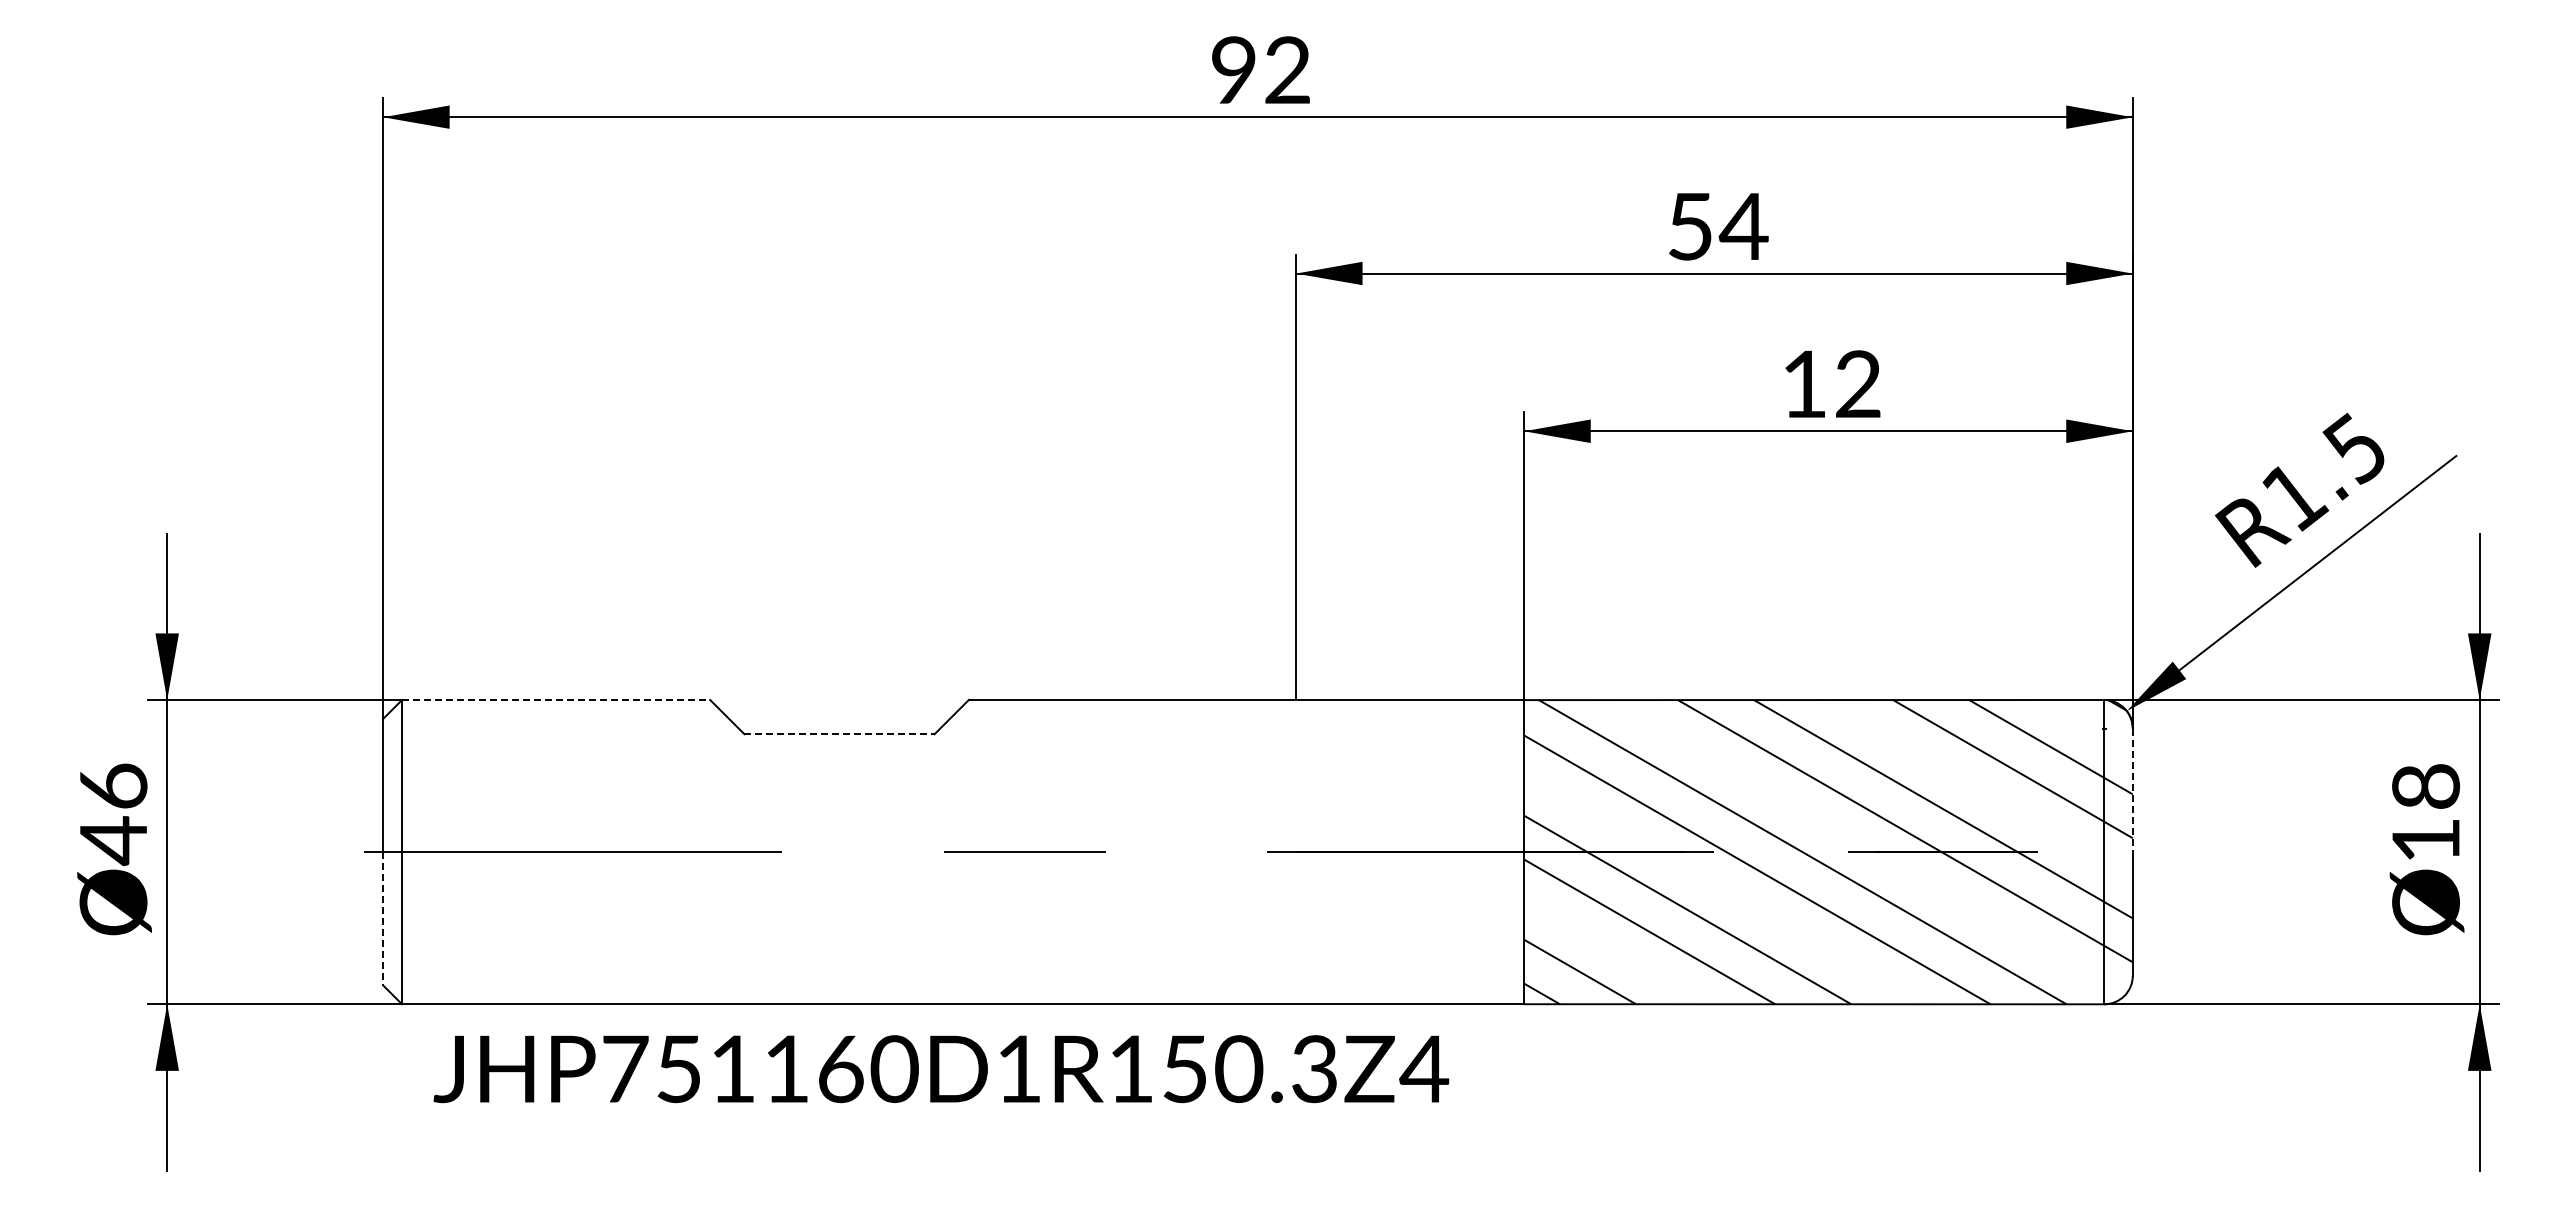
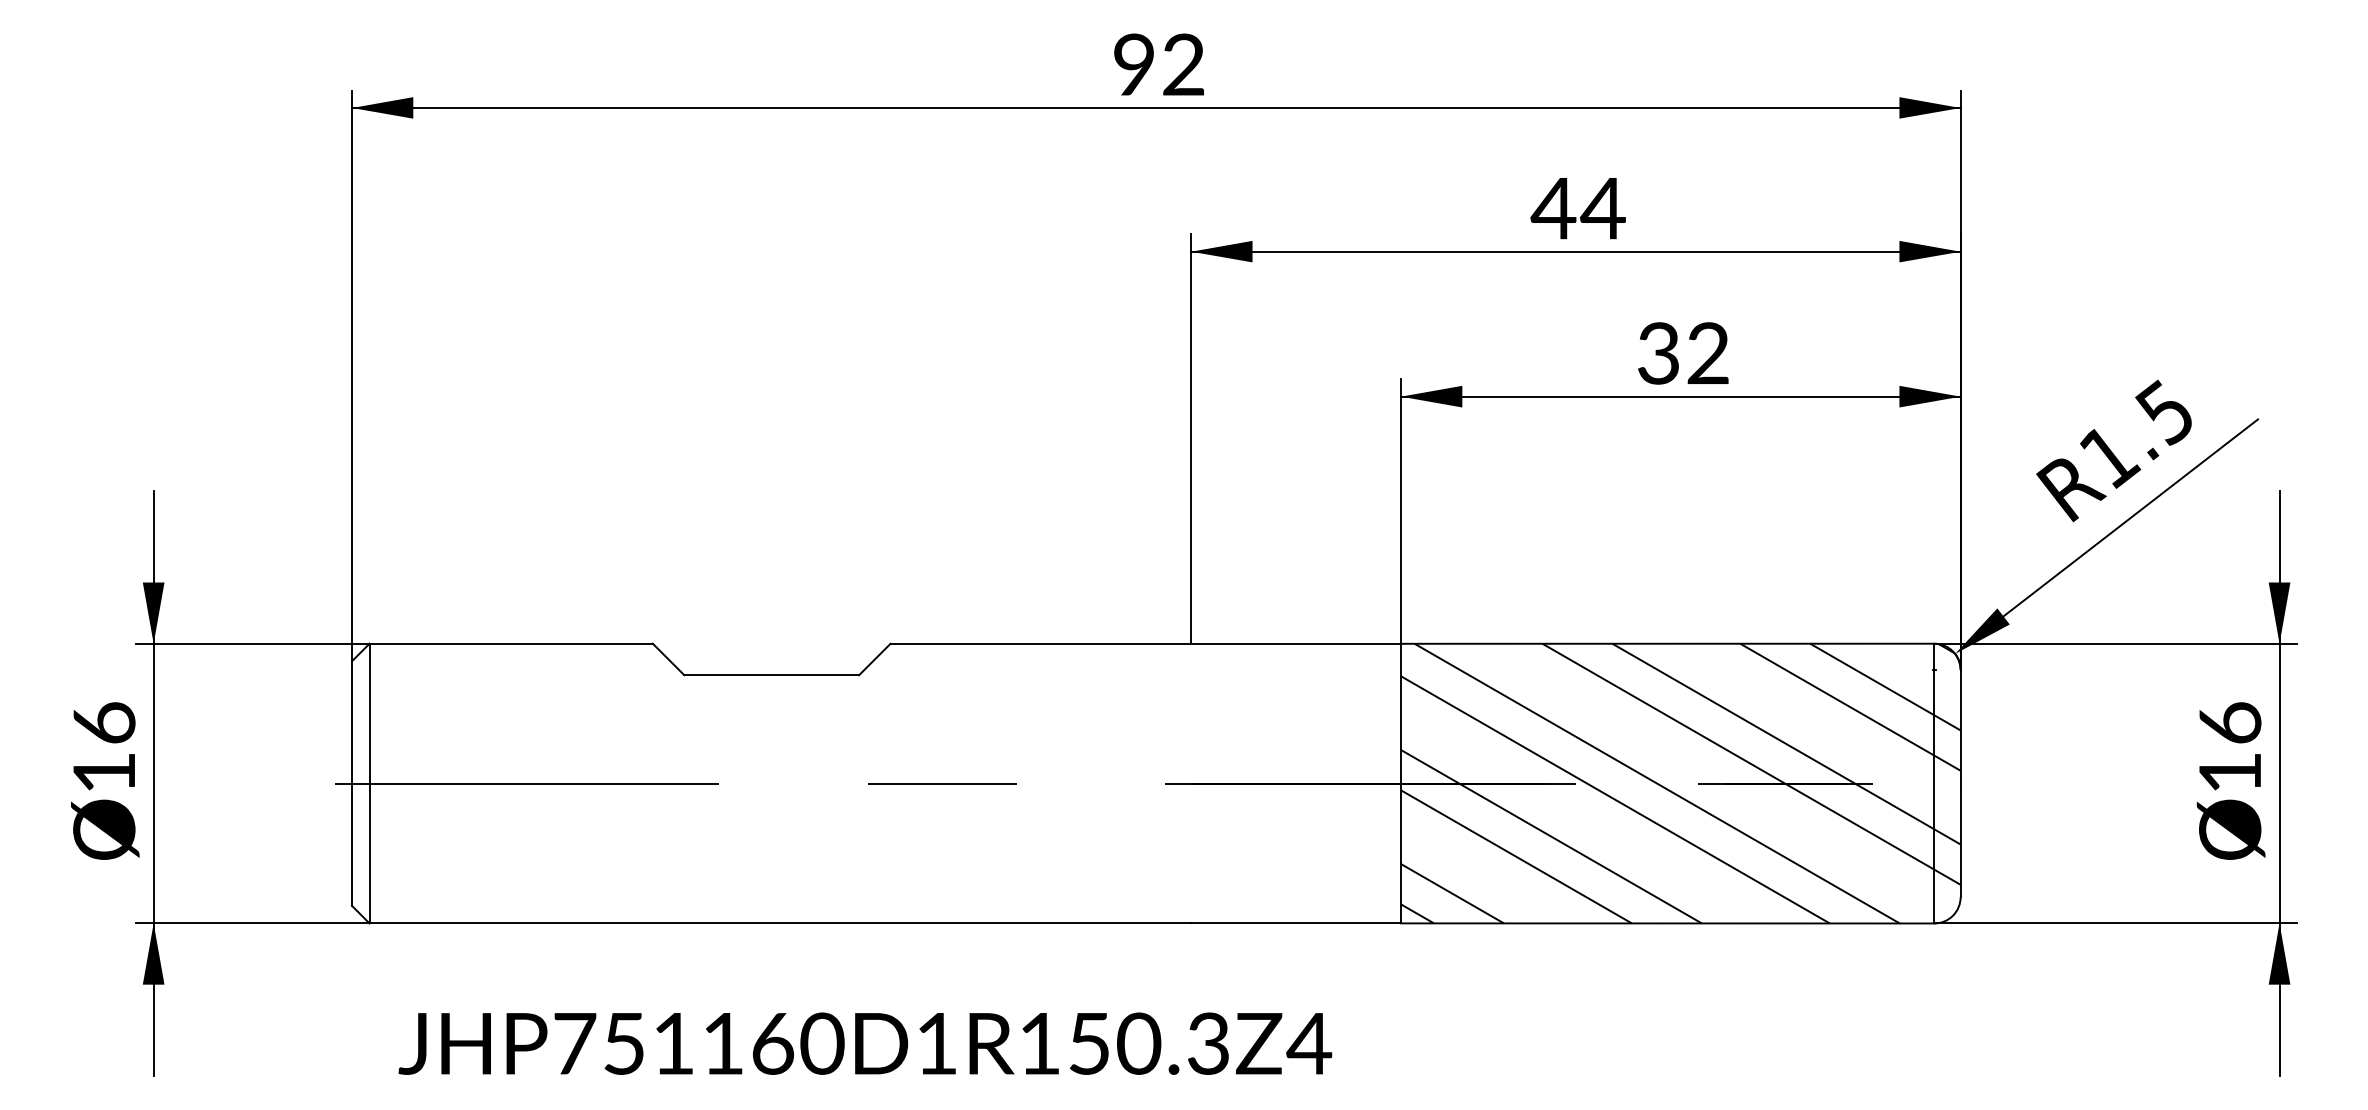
text: (1689, 226) -> (1553, 208), 54 -> 44
text: (1804, 384) -> (1658, 353), 12 -> 32
line: (556, 700) -> (511, 644), dashed -> solid
line: (840, 734) -> (772, 675), dashed -> solid
text: (2425, 785) -> (2229, 722), 18 -> 16
line: (2132, 790) -> (1960, 726), dashed -> solid
text: (113, 841) -> (104, 773), 46 -> 16
line: (383, 918) -> (352, 844), dashed -> solid
text: (941, 1069) -> (865, 1044), moved

